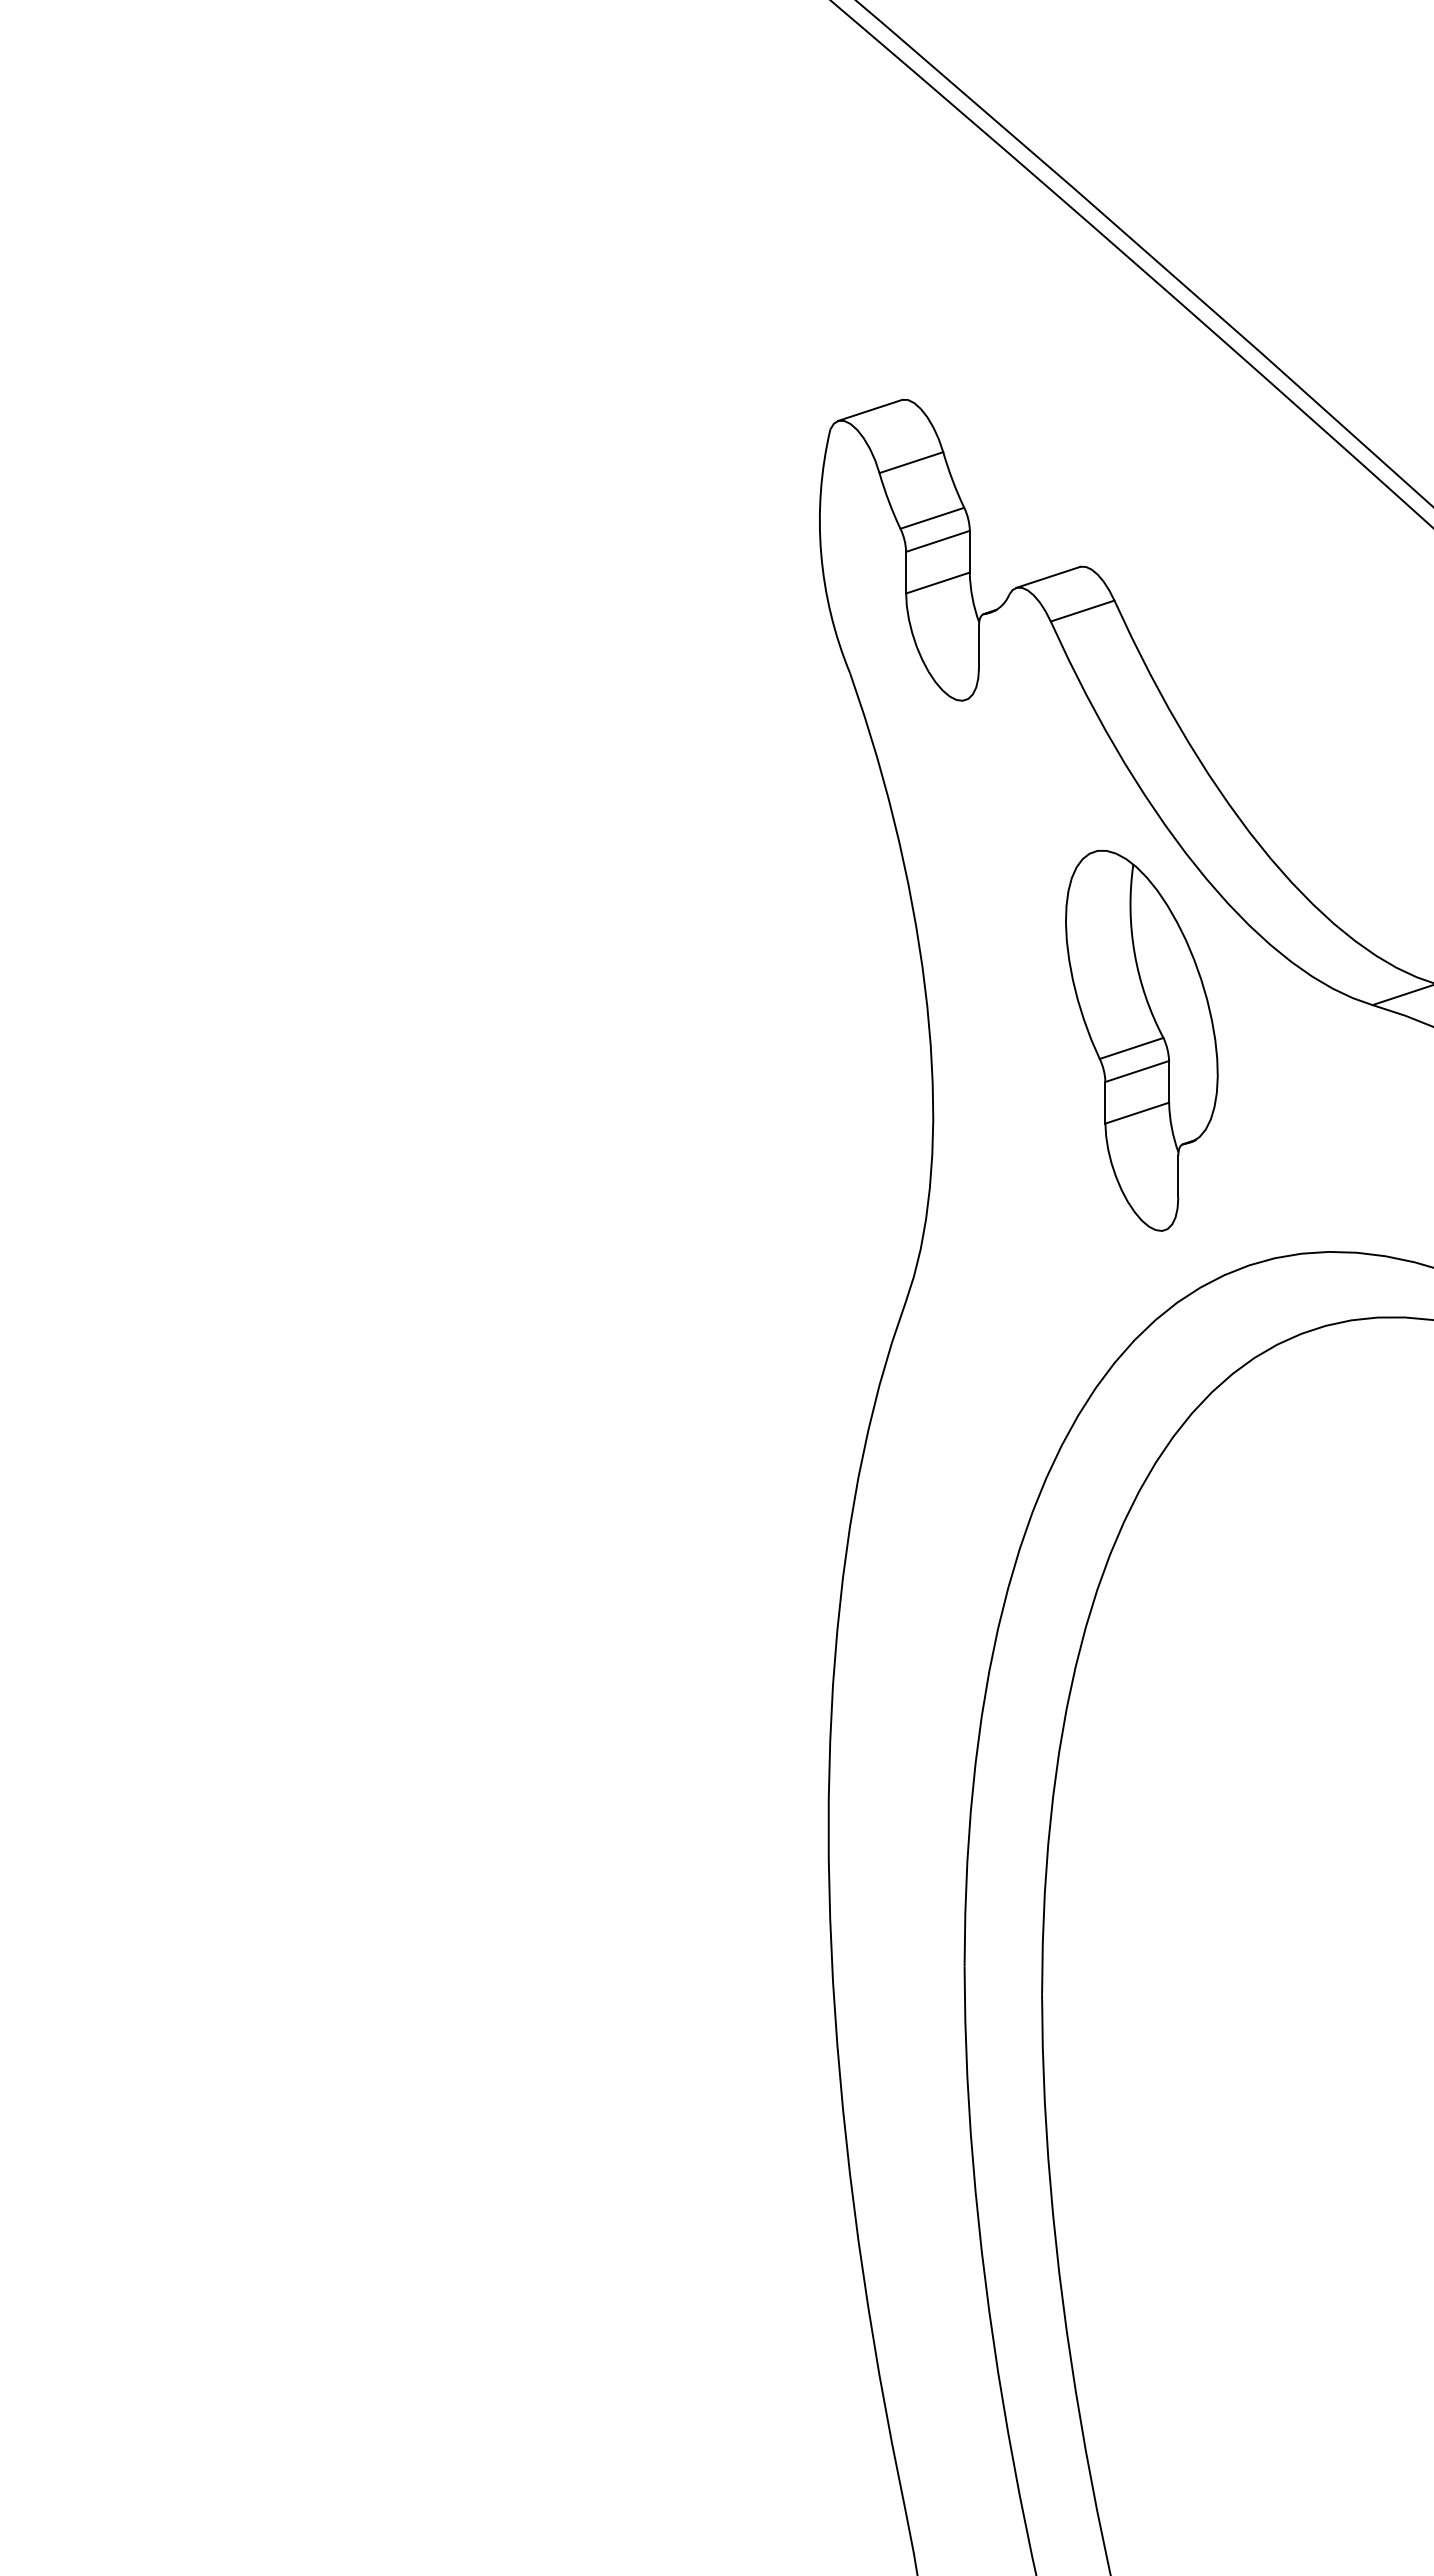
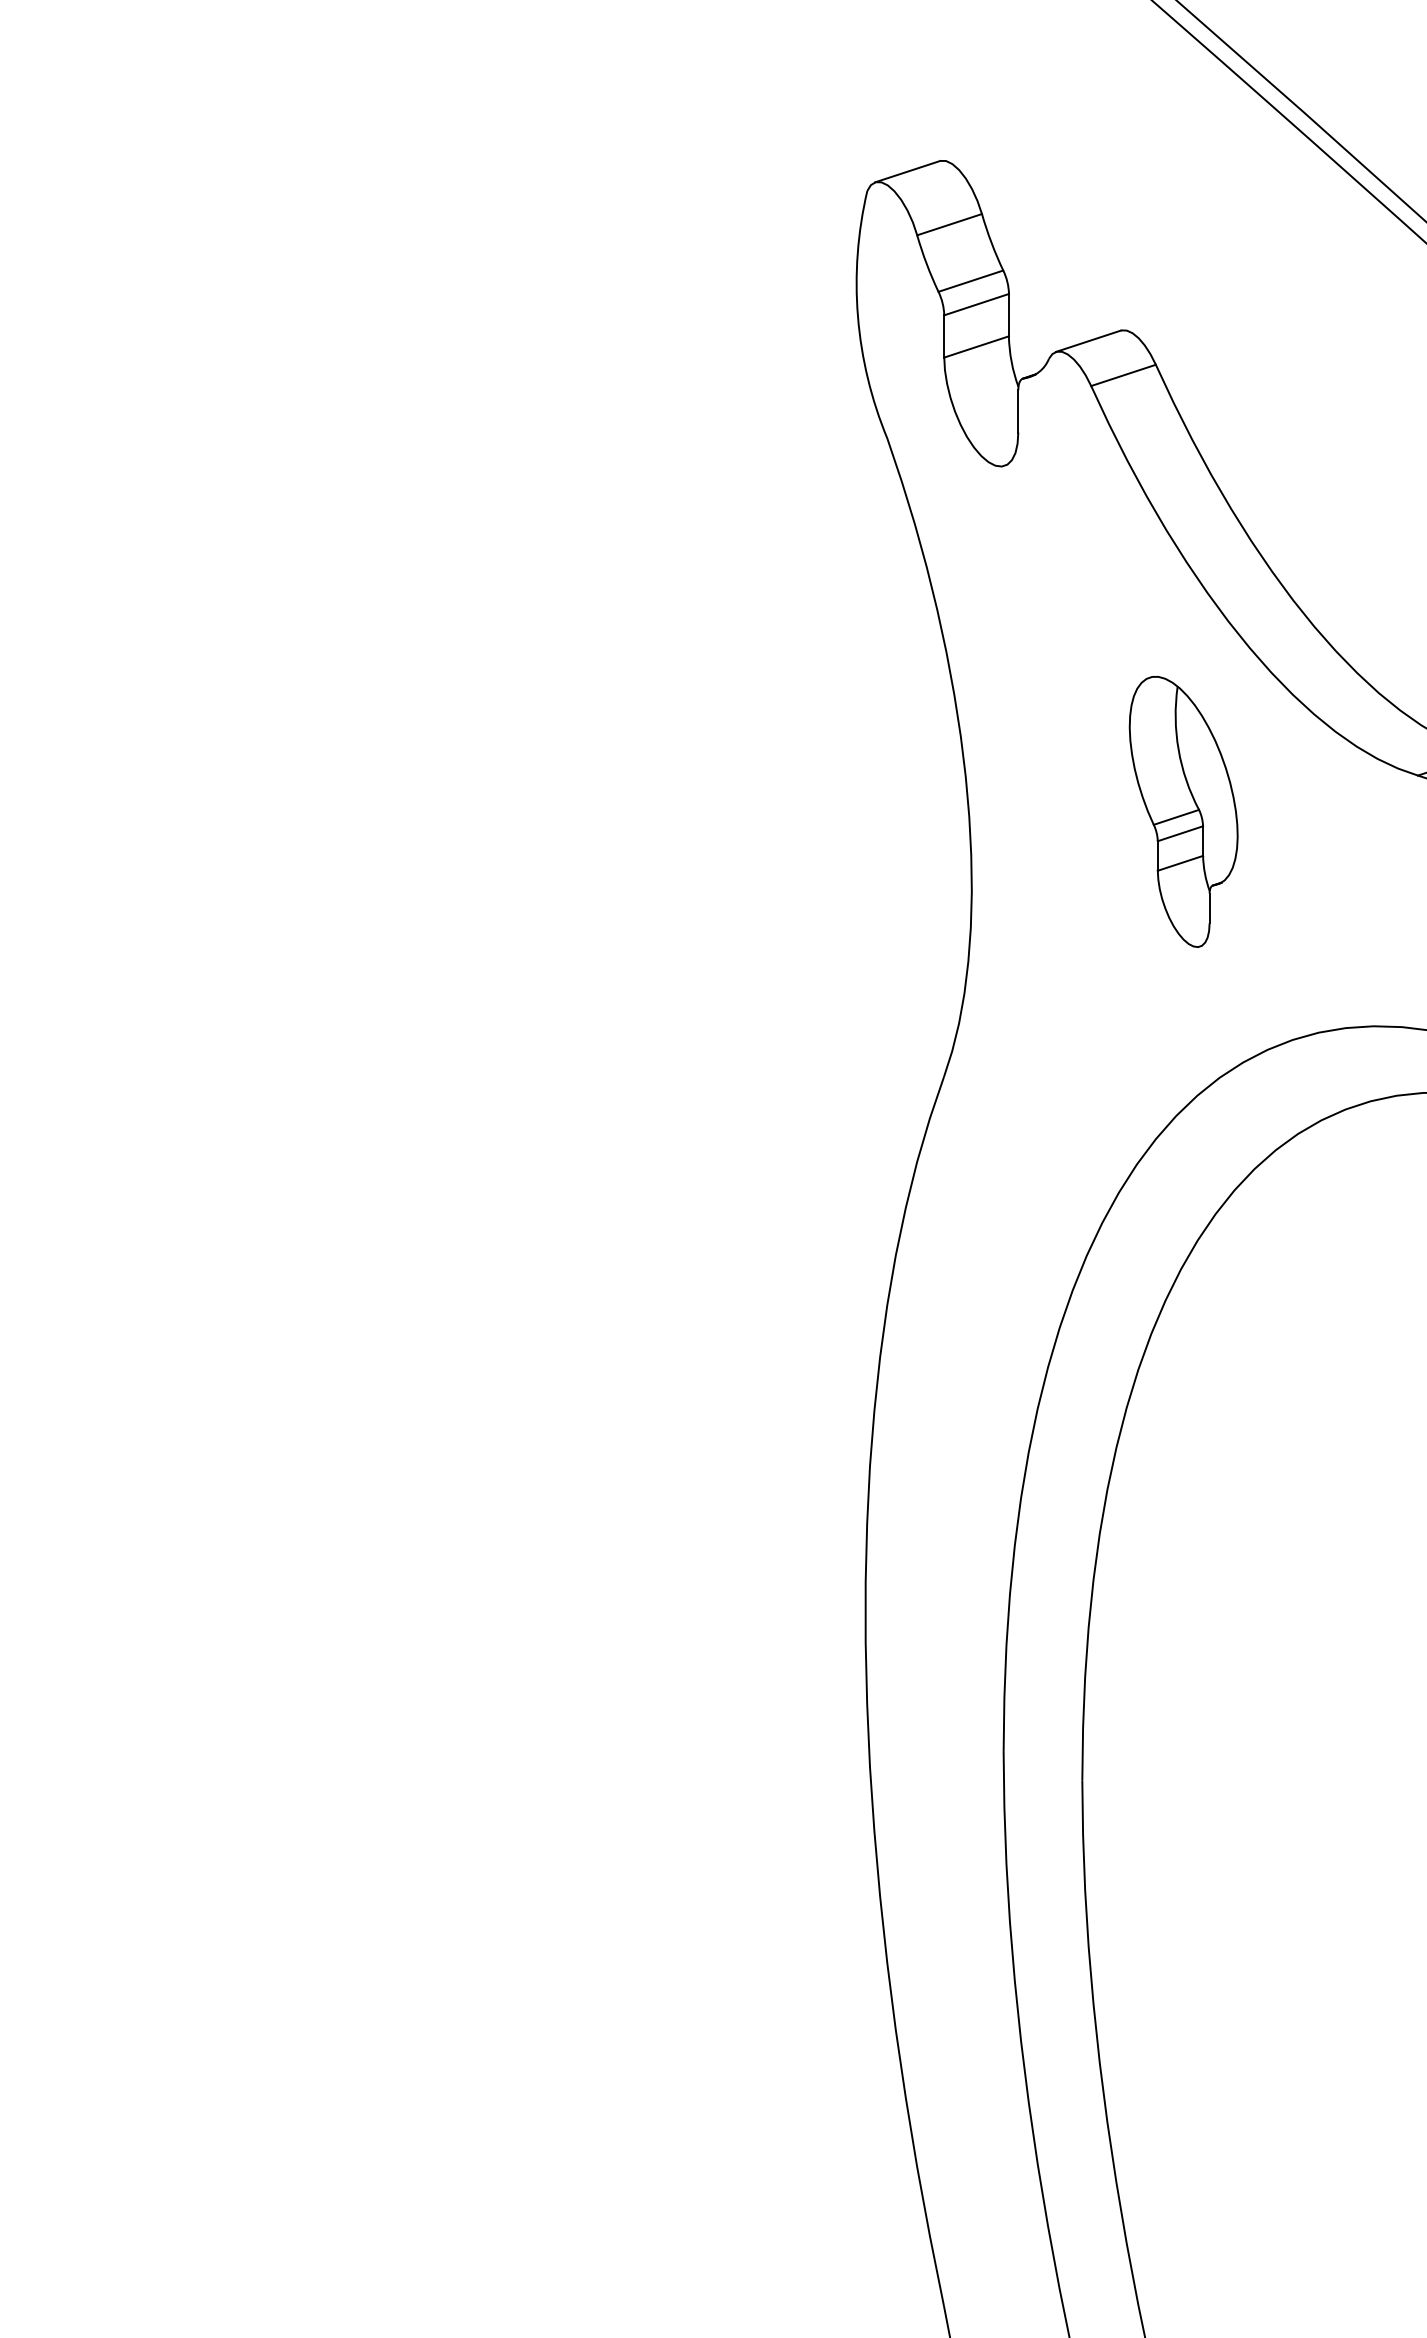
part: (1141, 1040) -> (1183, 811), size x0.7

